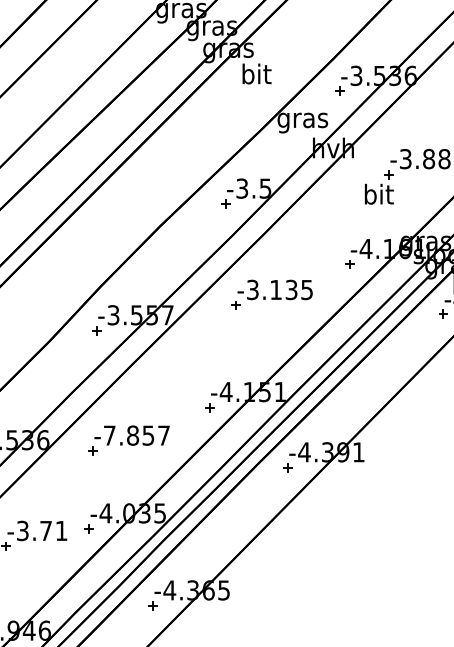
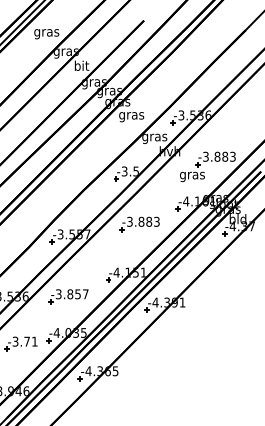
text: (256, 76) -> (131, 115), bit -> gras
text: (378, 196) -> (192, 175), bit -> gras
text: (290, 289) -> (148, 221), -3.135 -> -3.883
text: (109, 436) -> (58, 294), -7.857 -> -3.857

